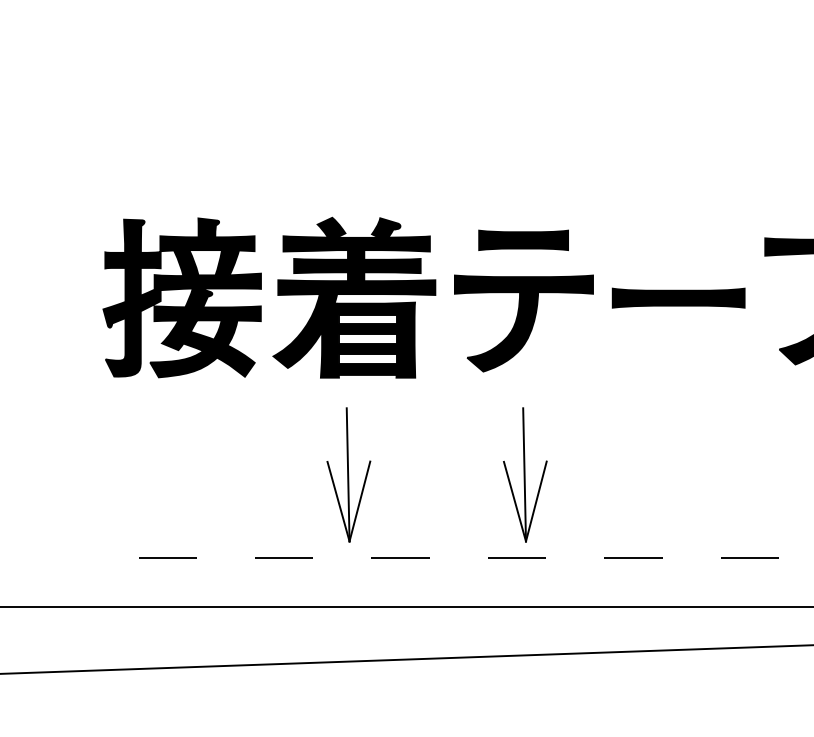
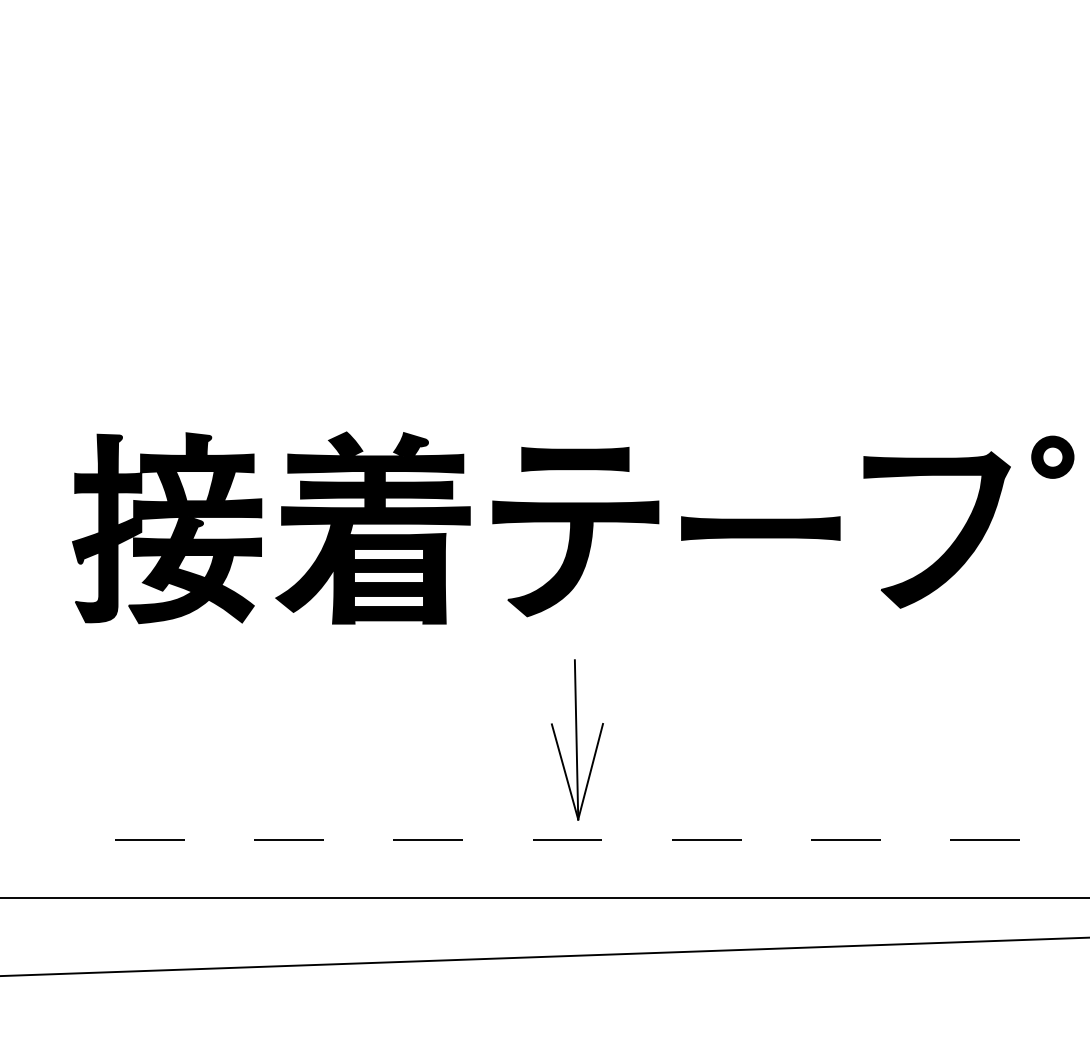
part: (348, 474) -> (366, 739), removed

